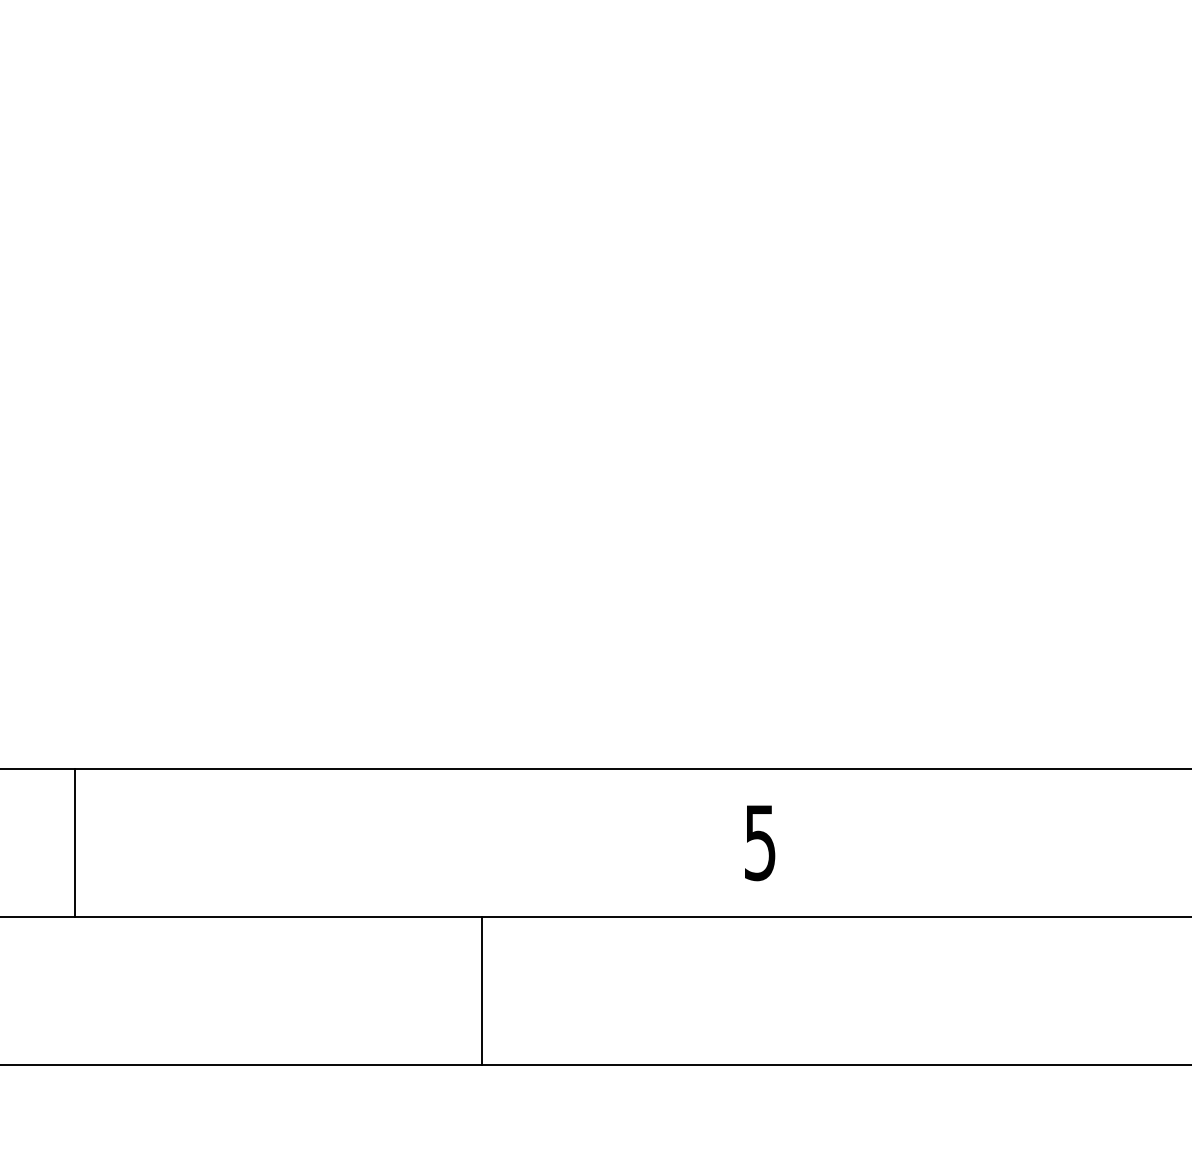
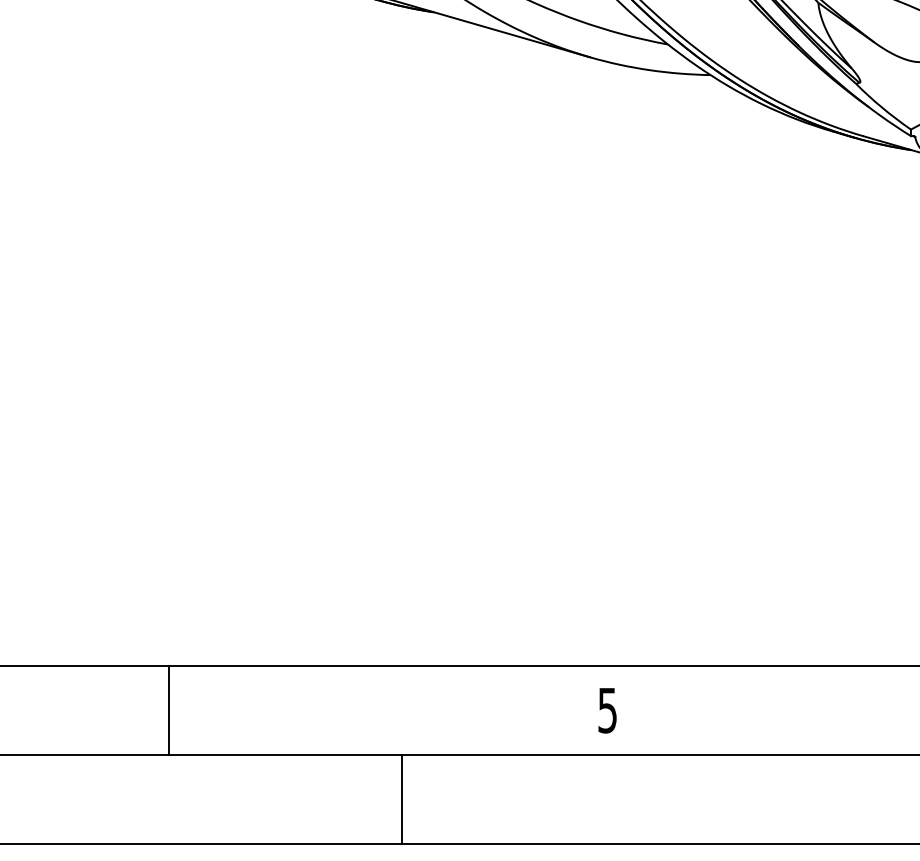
line: (74, 842) -> (169, 710), moved
line: (482, 990) -> (401, 799), moved

